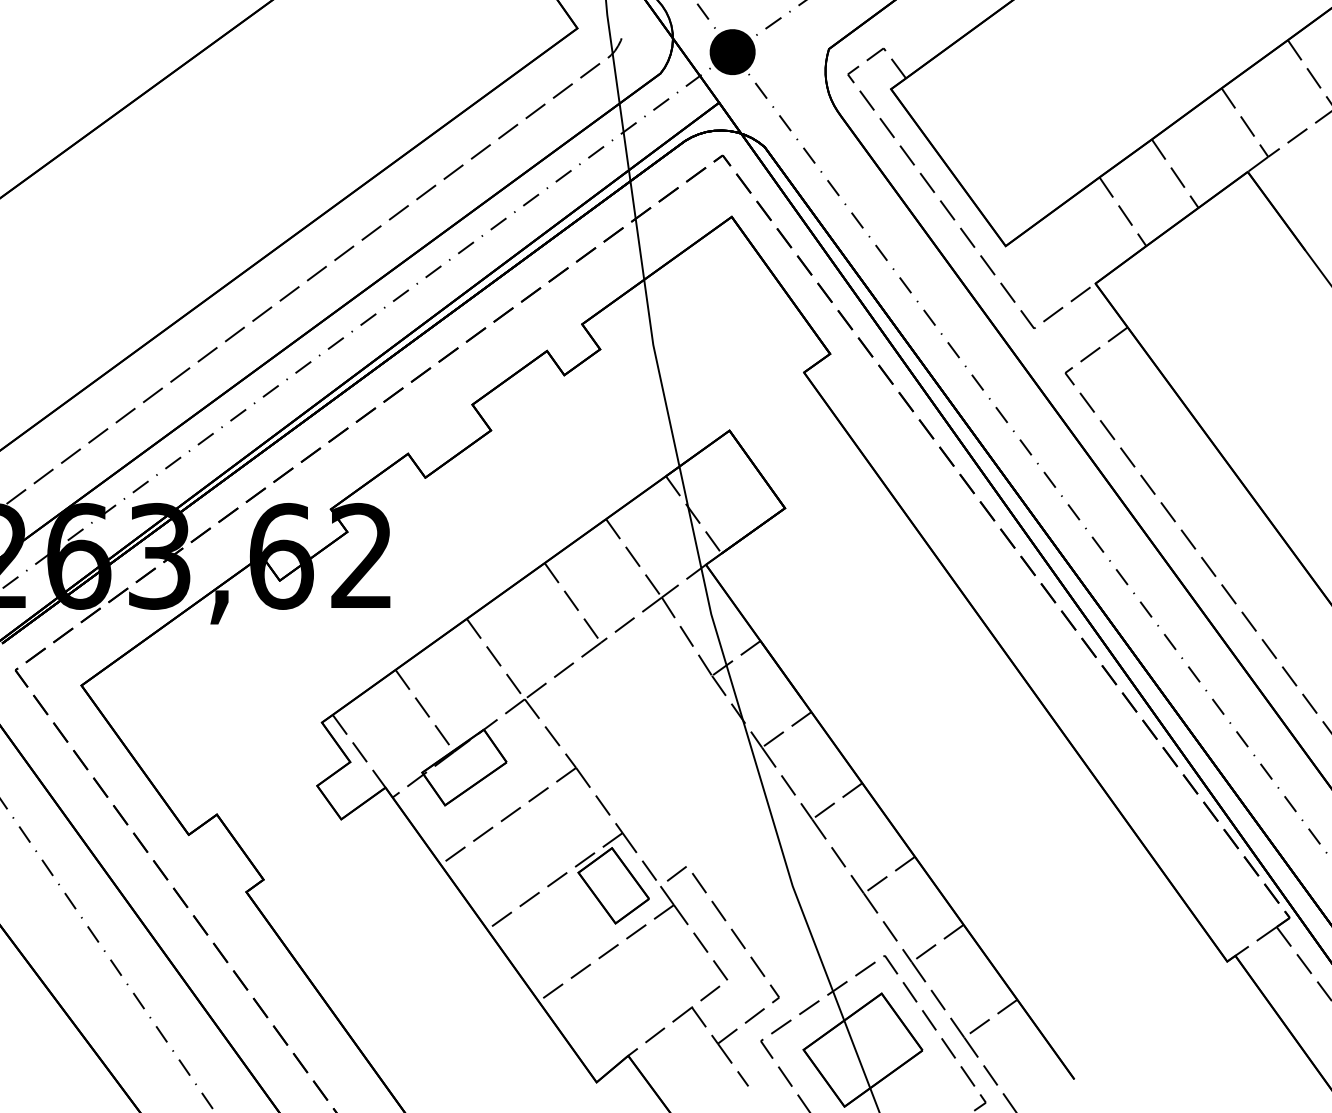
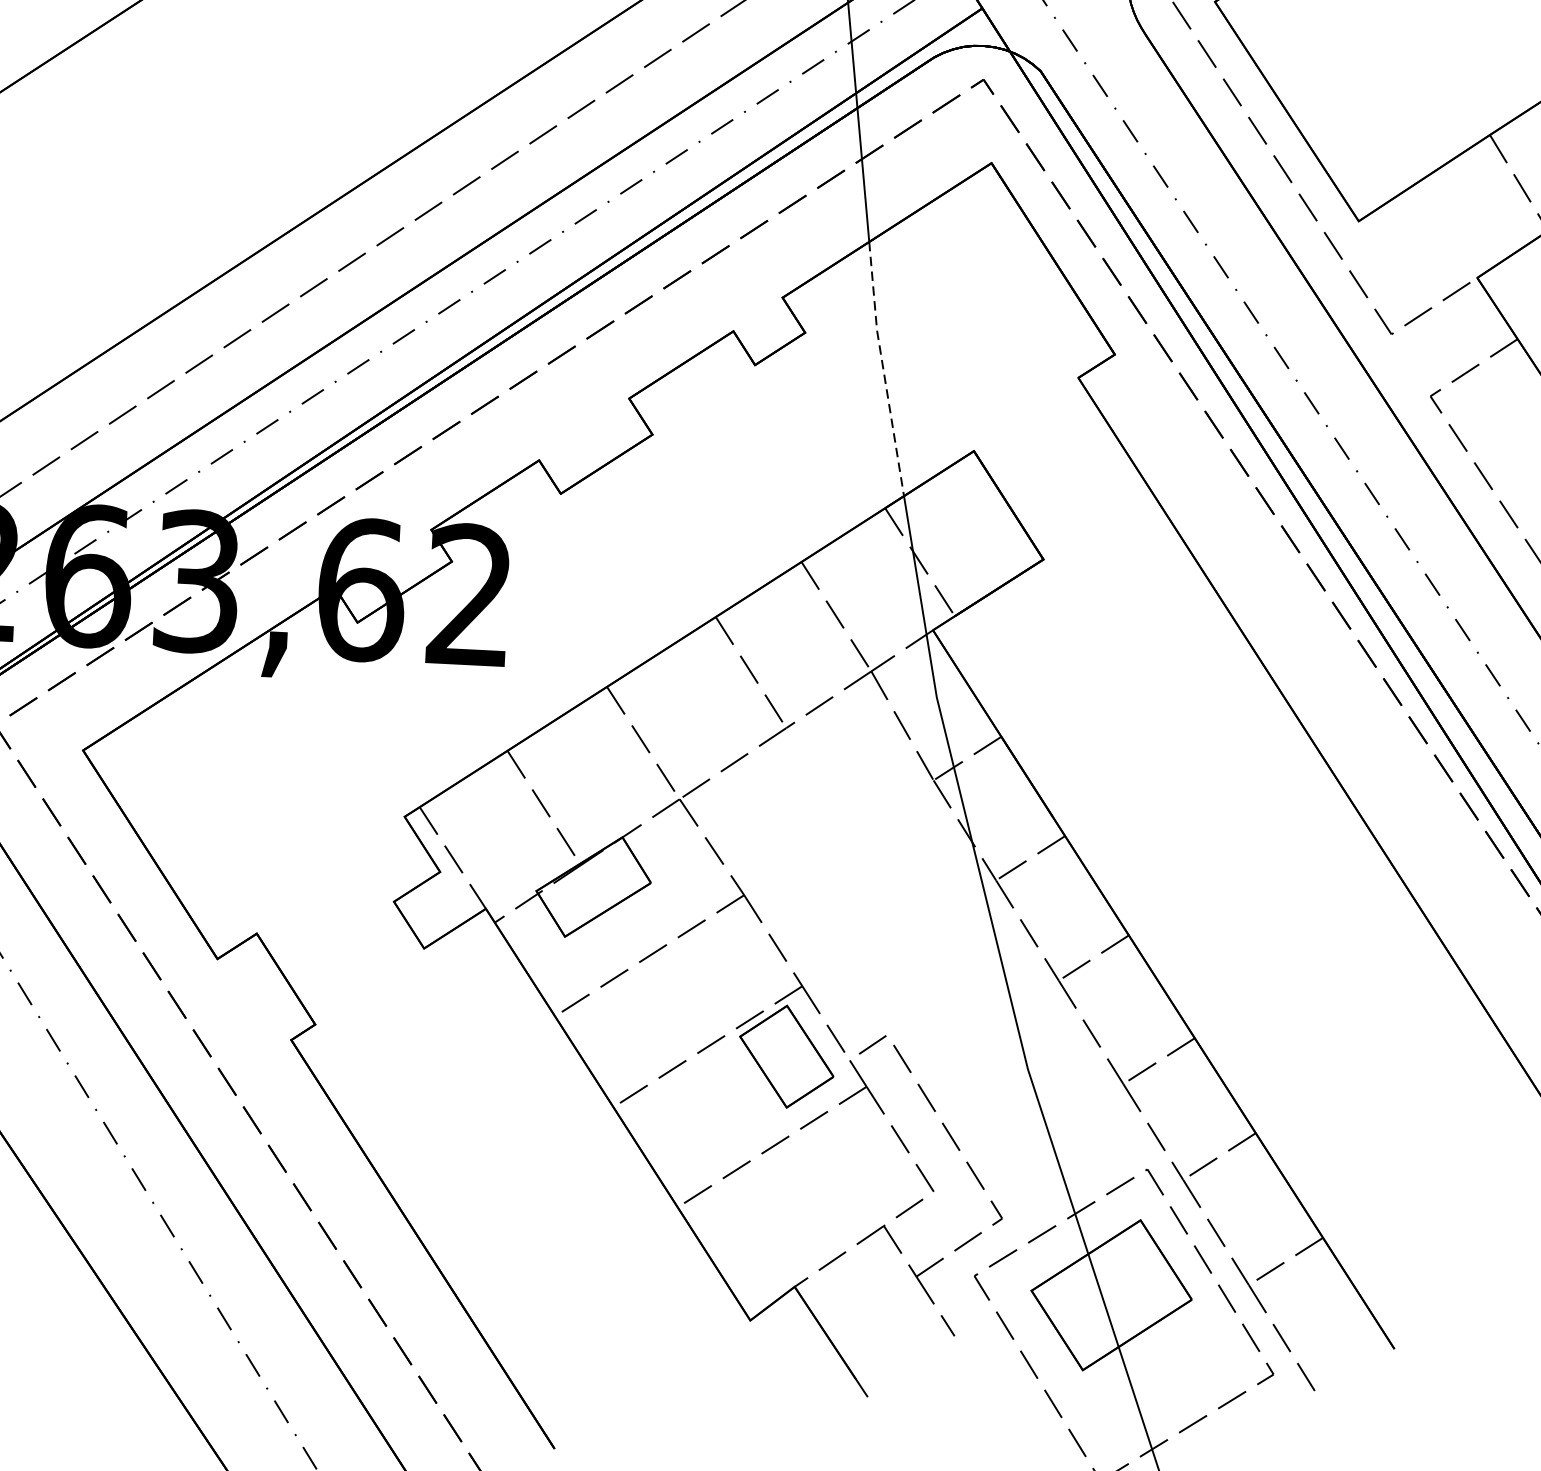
line: (659, 373) -> (883, 369), solid -> dashed

